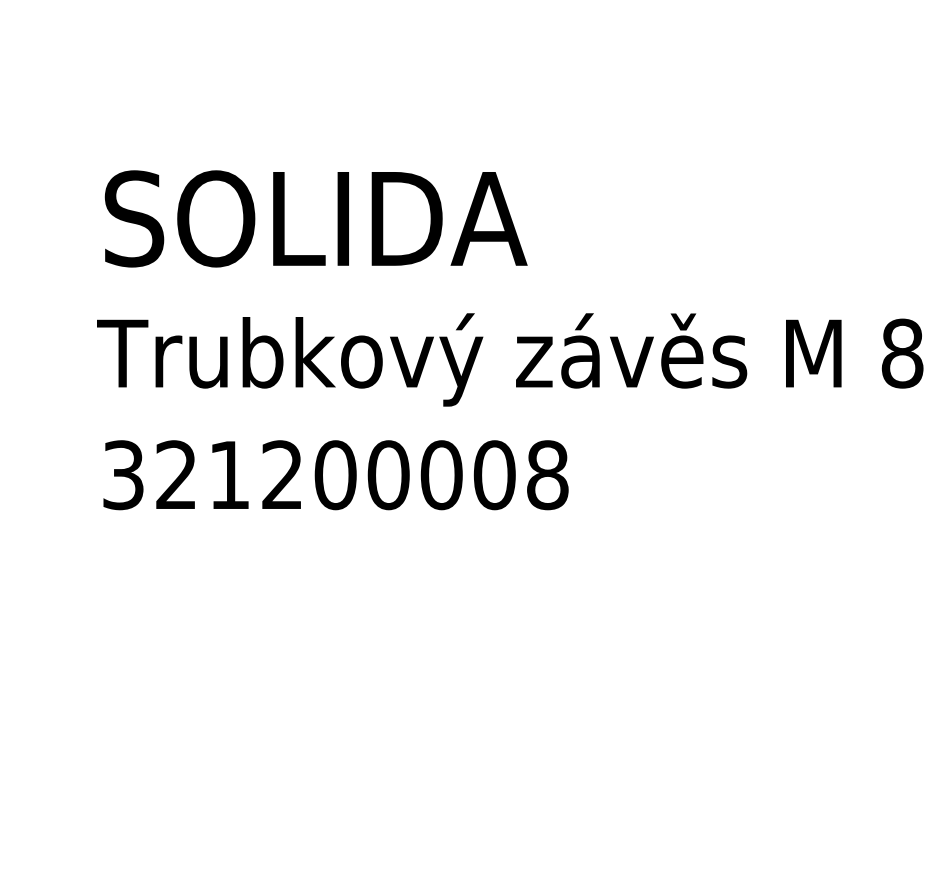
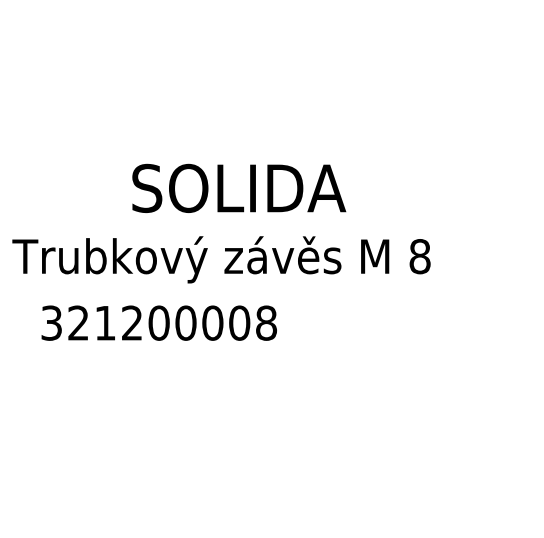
text: (316, 217) -> (239, 187), moved
text: (334, 473) -> (158, 322), moved

